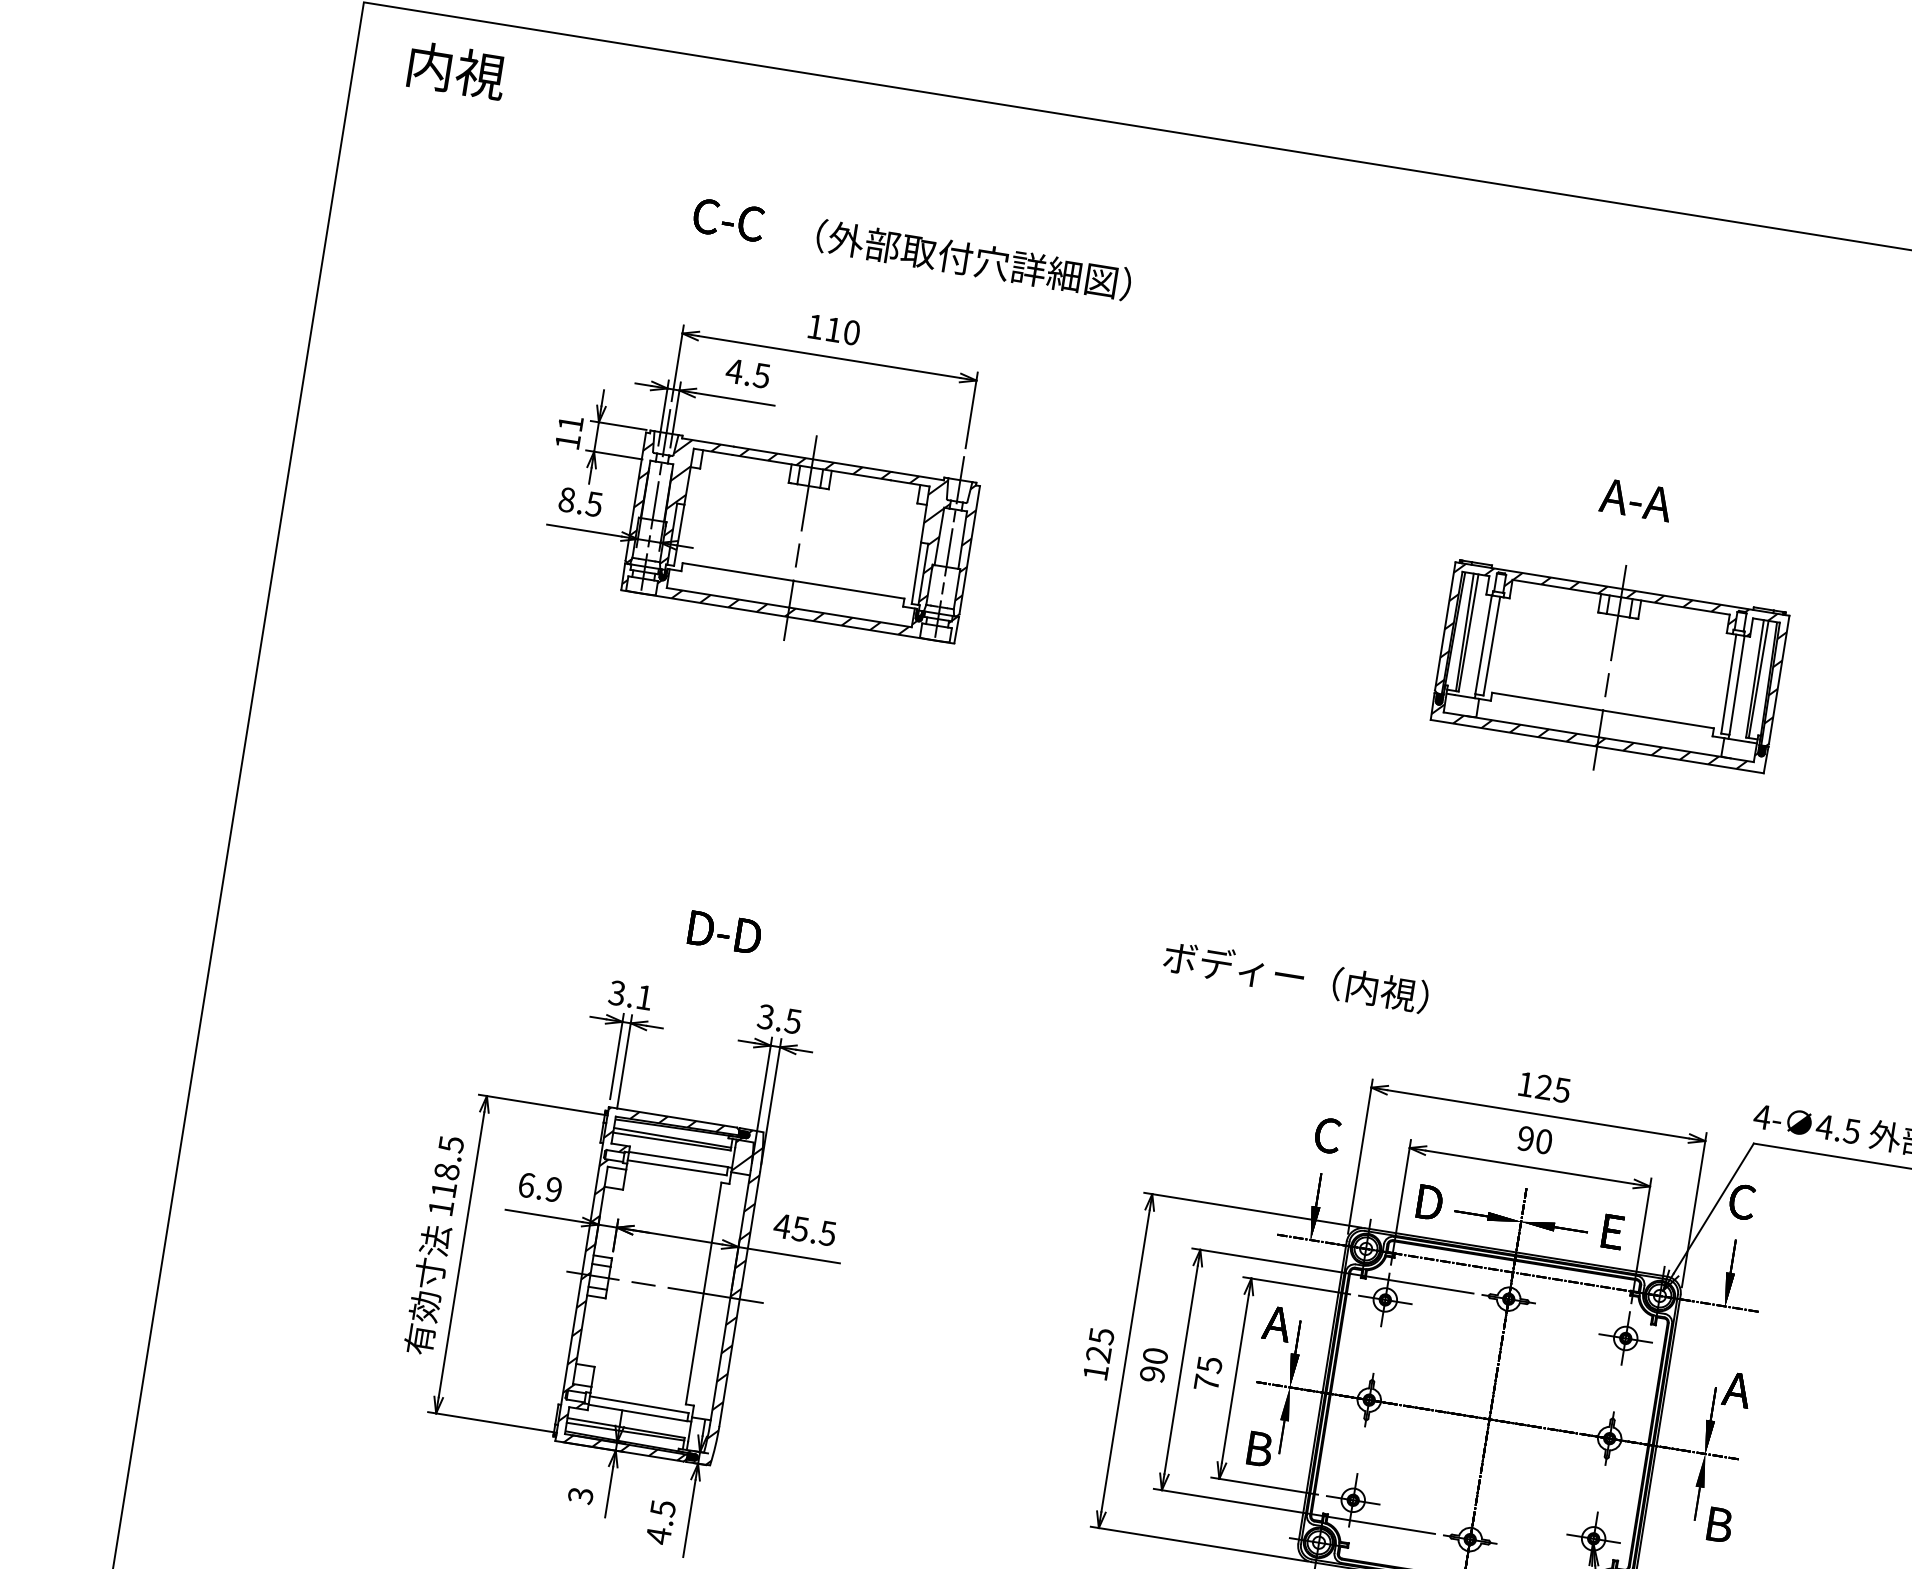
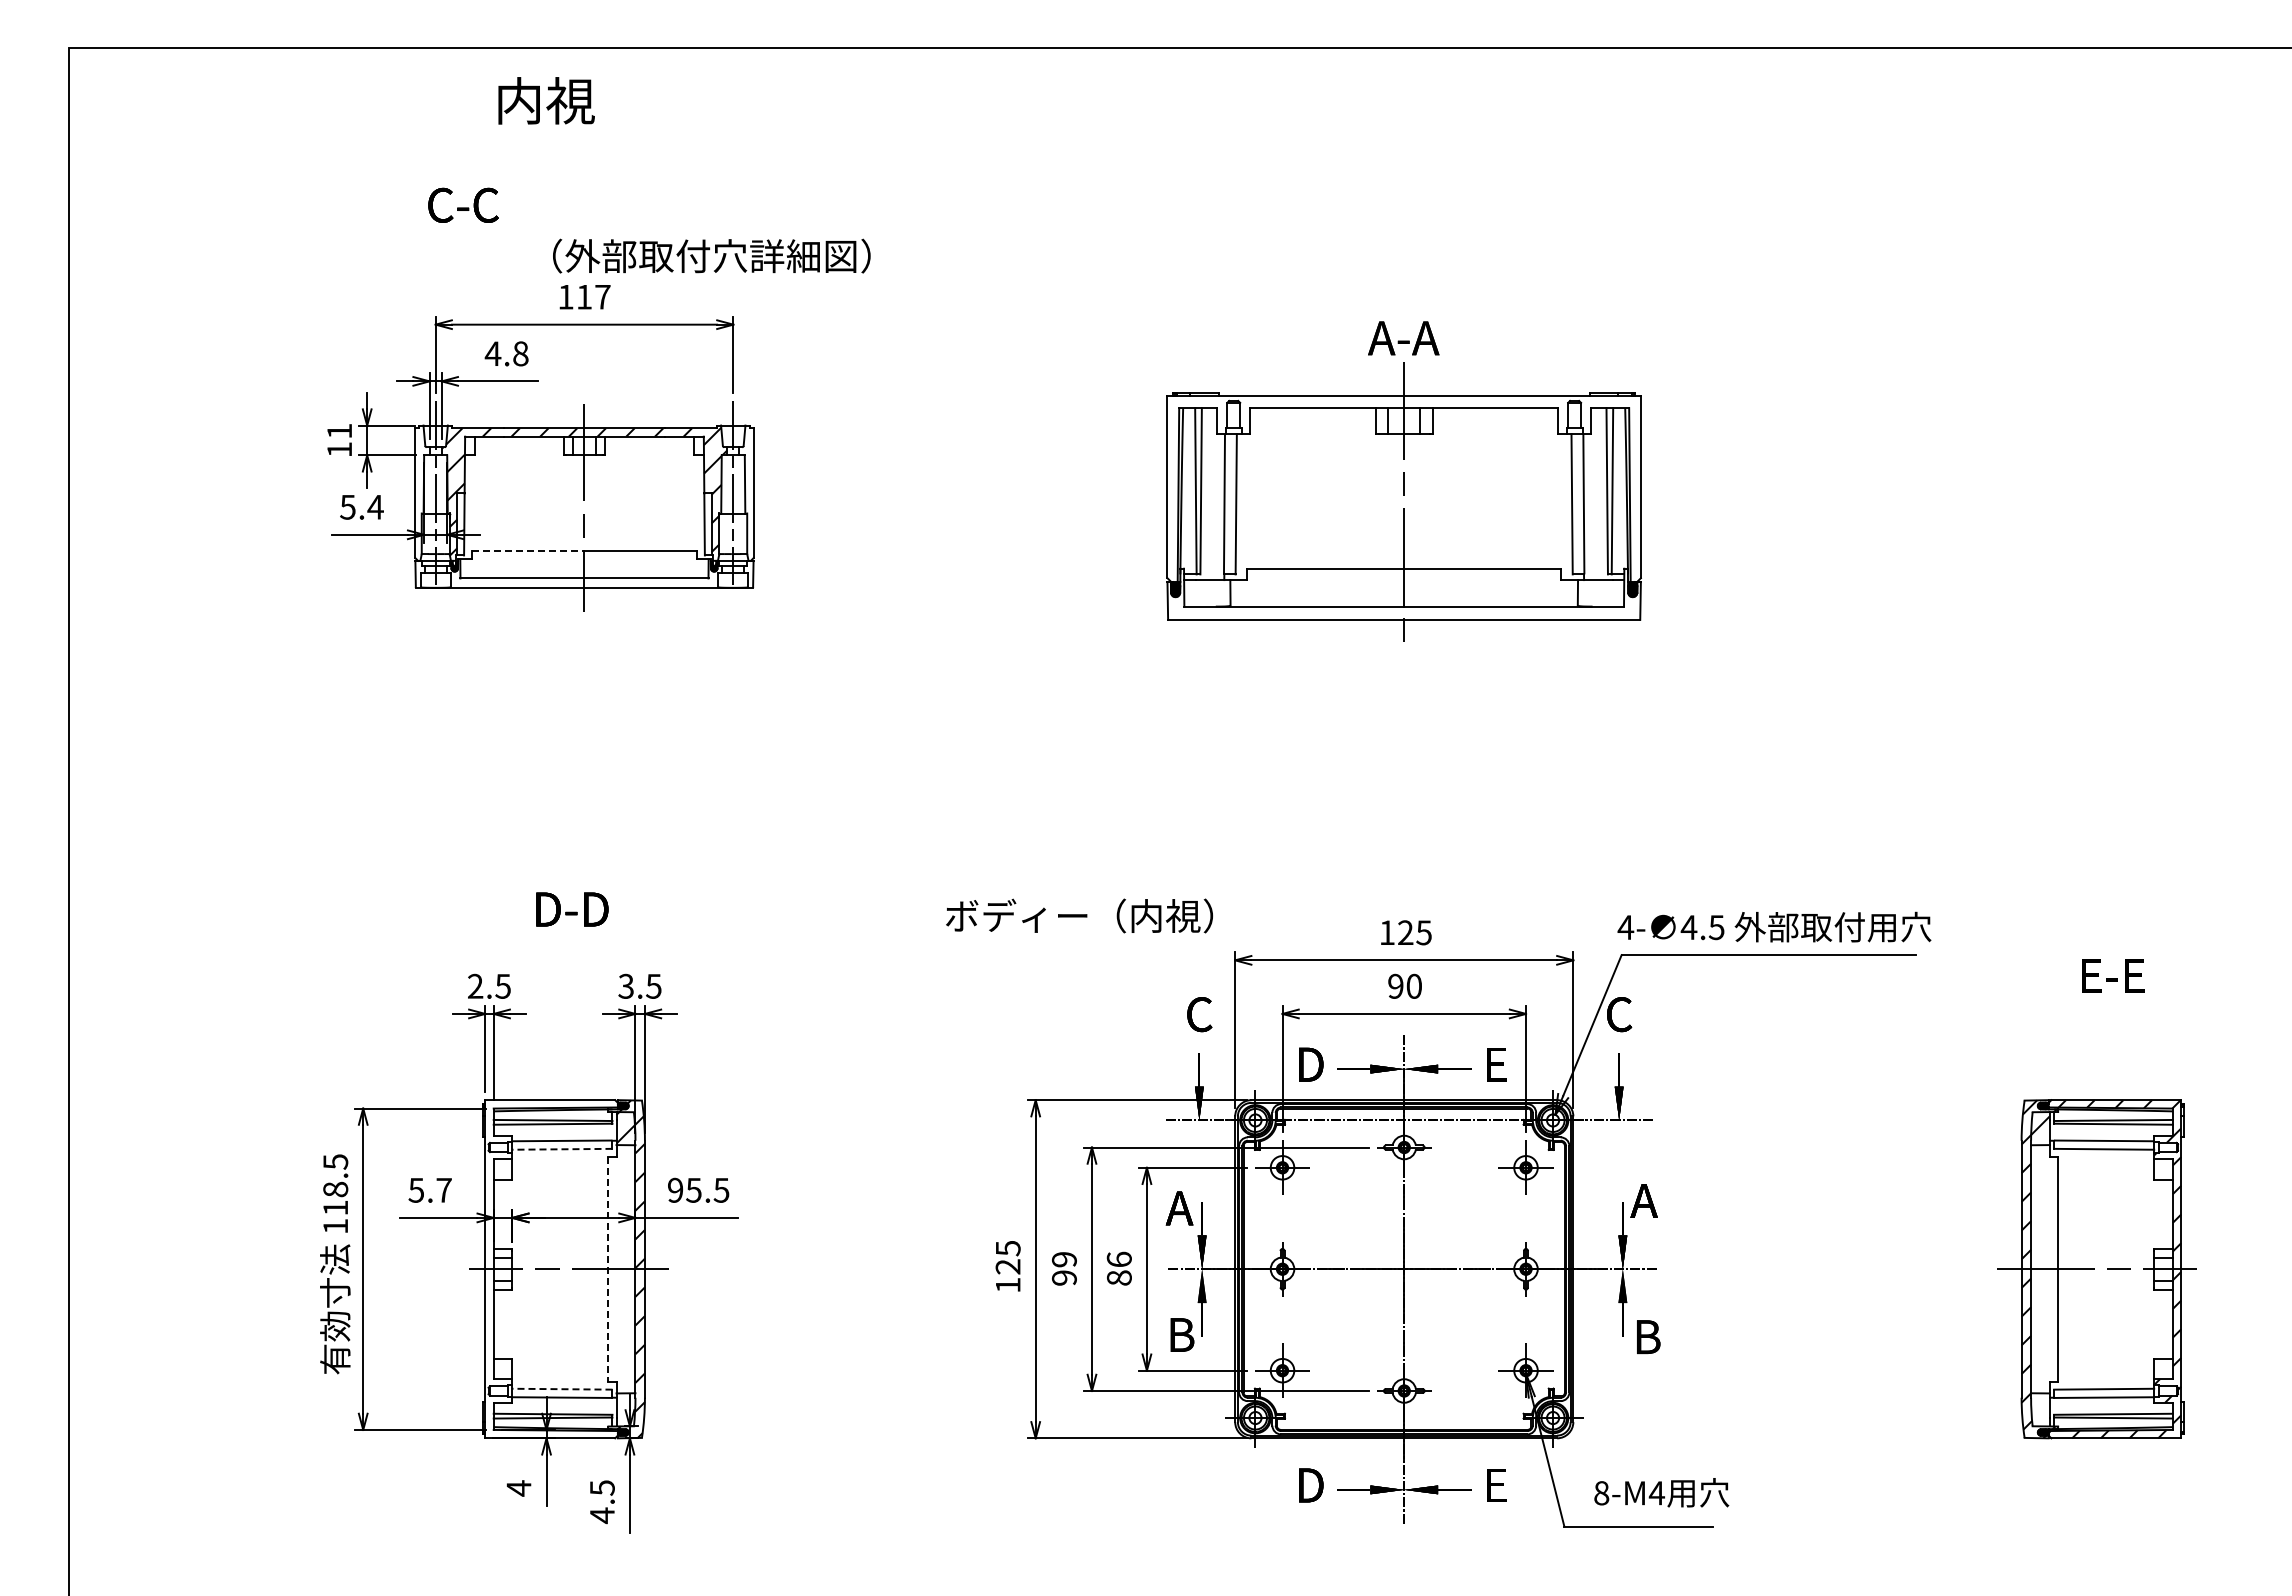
text: (457, 70) -> (546, 100), moved
text: (973, 259) -> (711, 255), moved
text: (851, 332) -> (602, 296), 110 -> 117
text: (761, 375) -> (520, 353), 4.5 -> 4.8
text: (580, 501) -> (361, 506), 8.5 -> 5.4
hatch: (639, 502) -> (419, 498), removed
hatch: (965, 542) -> (748, 486), removed
line: (738, 572) -> (528, 551), solid -> dashed
hatch: (789, 602) -> (583, 573), removed
part: (1610, 667) -> (1404, 507), size x1.4
text: (1296, 976) -> (1079, 915), moved
text: (629, 995) -> (488, 986), 3.1 -> 2.5
line: (676, 1167) -> (561, 1149), solid -> dashed
text: (539, 1186) -> (429, 1189), 6.9 -> 5.7
text: (782, 1225) -> (675, 1189), 45.5 -> 95.5
hatch: (646, 1284) -> (550, 1269), removed
line: (703, 1293) -> (608, 1269), solid -> dashed
text: (1155, 1356) -> (1064, 1259), 90 -> 99
text: (1207, 1373) -> (1118, 1268), 75 -> 86
line: (638, 1404) -> (561, 1389), solid -> dashed
text: (580, 1495) -> (518, 1488), 3 -> 4

